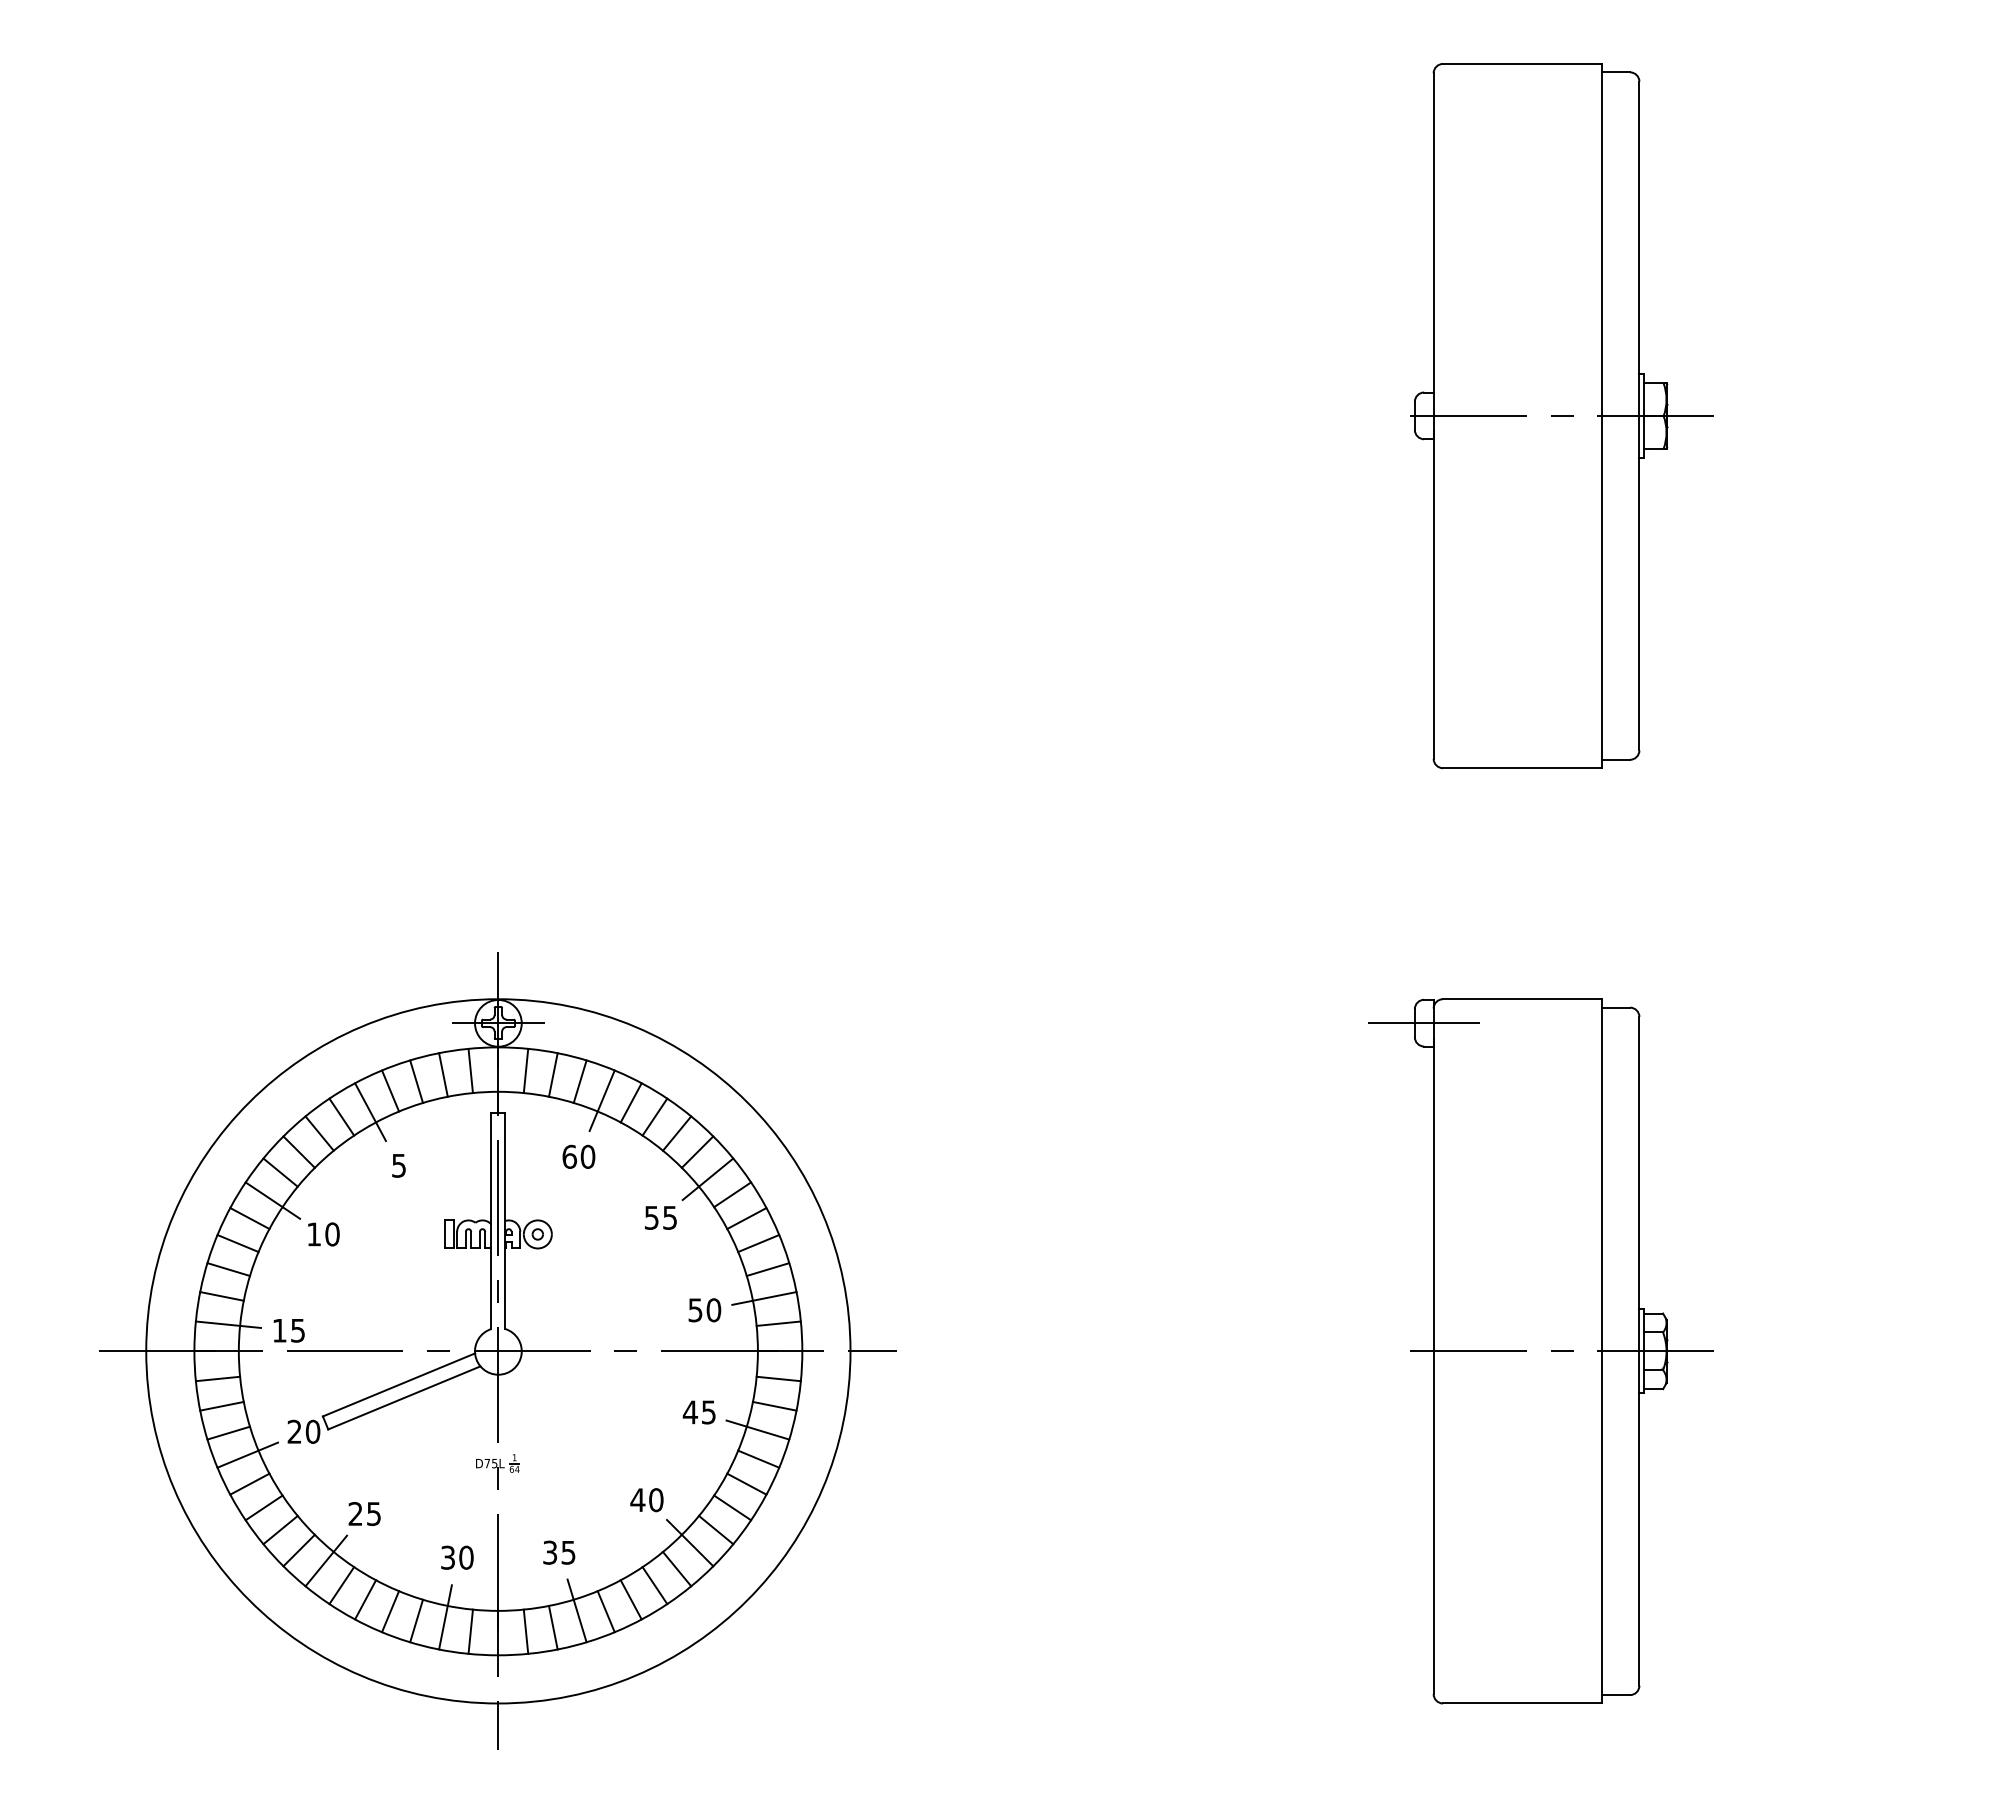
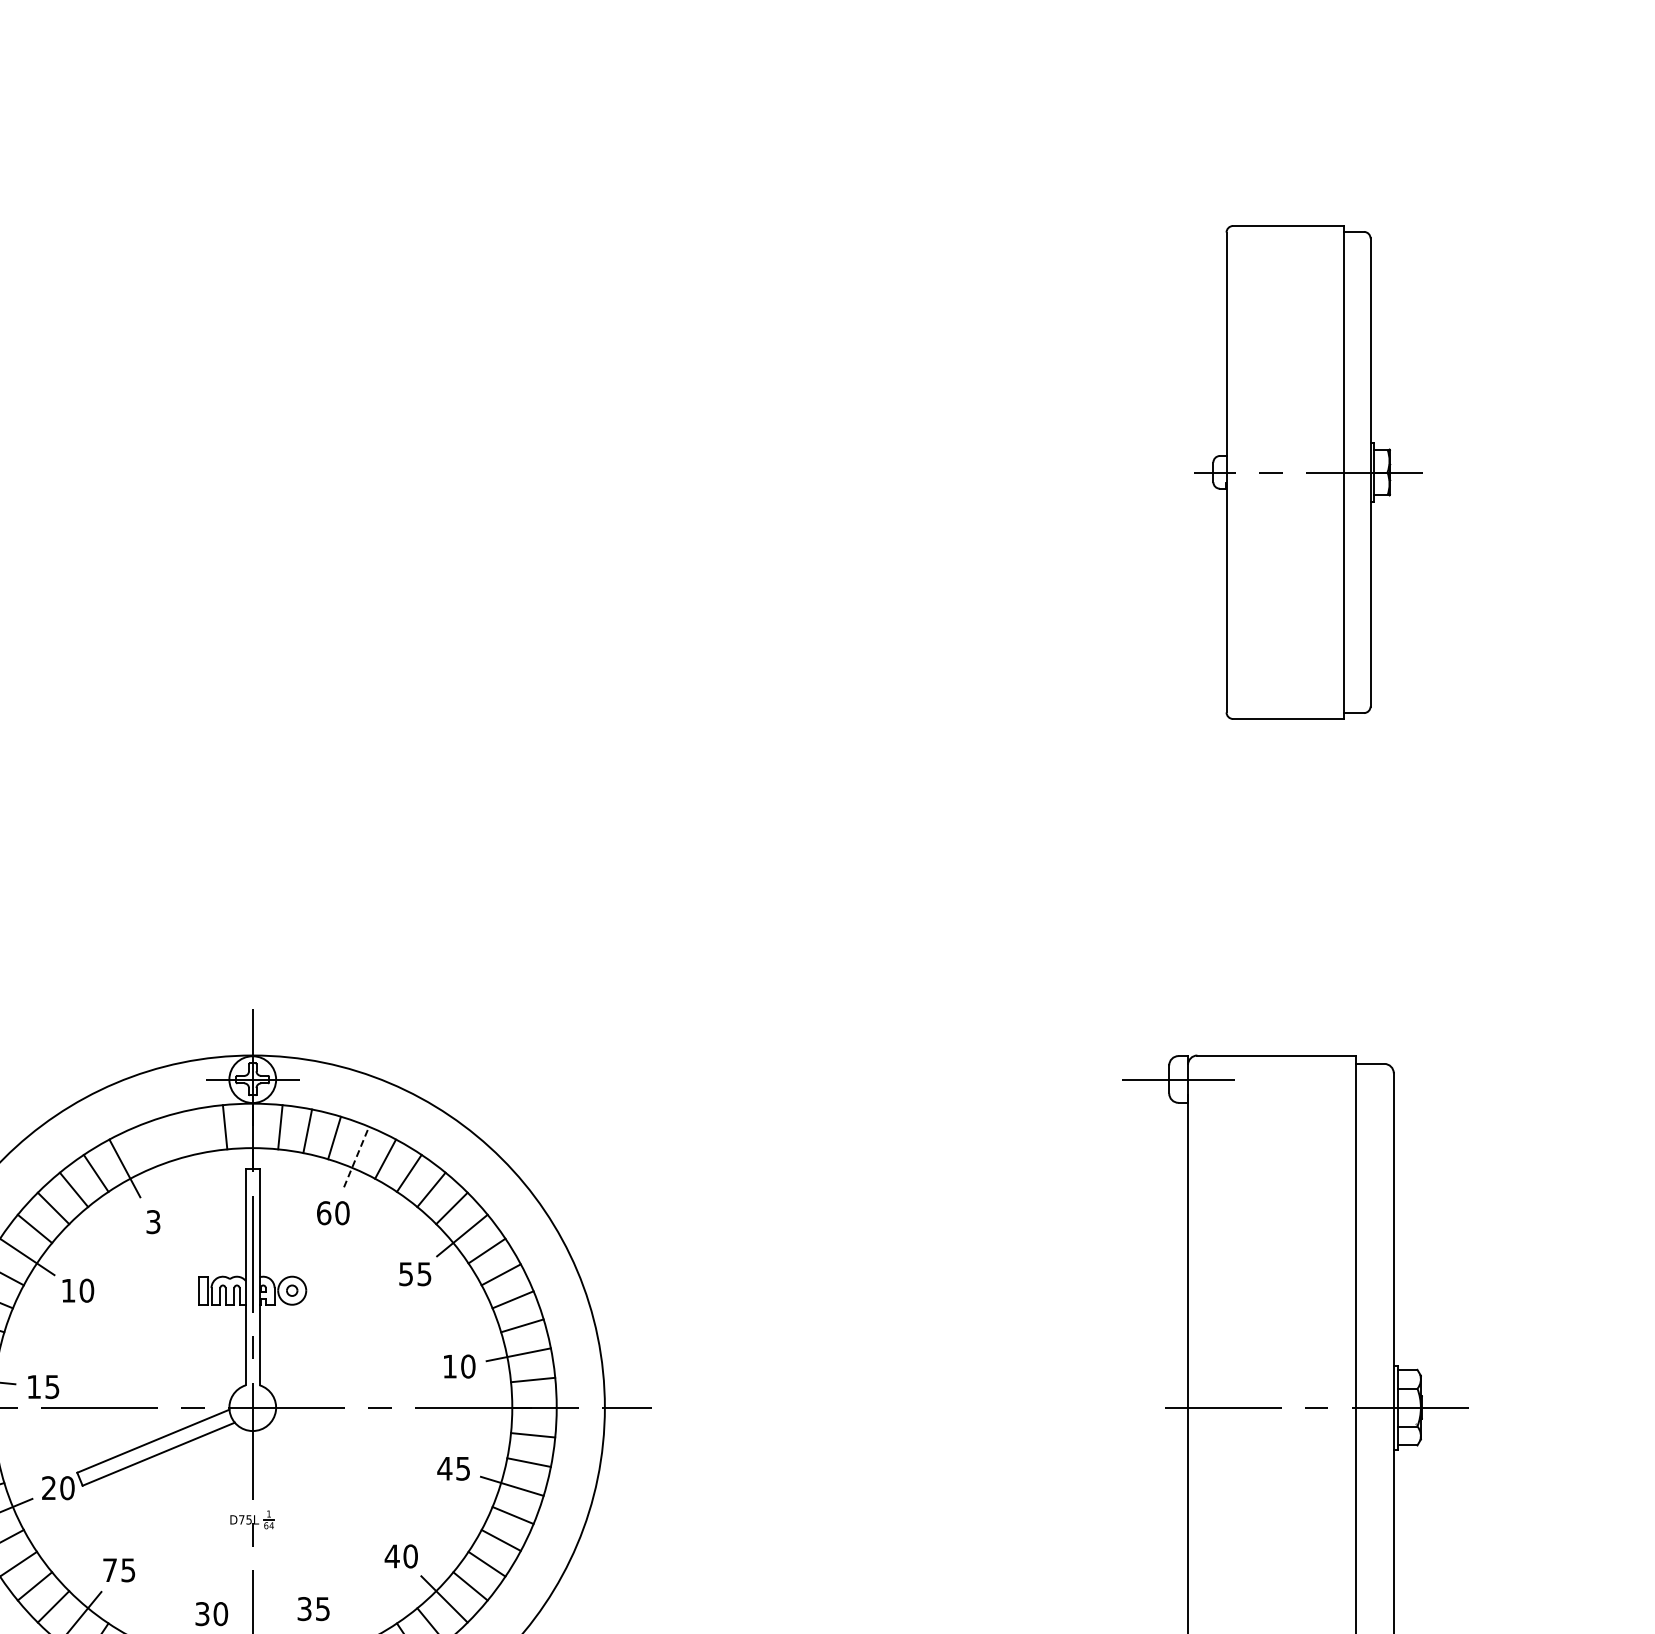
part: (1561, 416) -> (1315, 472), size x0.7
line: (443, 1074) -> (197, 1130), removed
line: (416, 1081) -> (170, 1137), removed
line: (390, 1090) -> (144, 1146), removed
line: (602, 1100) -> (356, 1156), solid -> dashed
text: (398, 1165) -> (152, 1221), 5 -> 3
text: (695, 1310) -> (449, 1366), 50 -> 10
text: (355, 1513) -> (109, 1569), 25 -> 75

